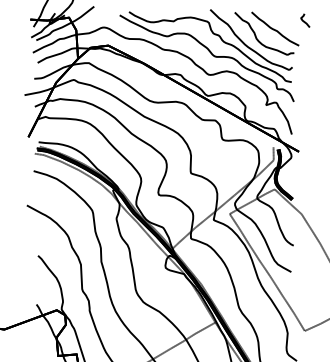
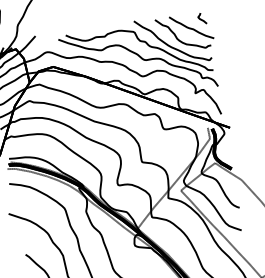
curve: (304, 20) -> (201, 18), moved

